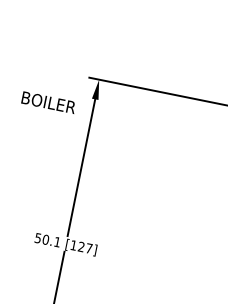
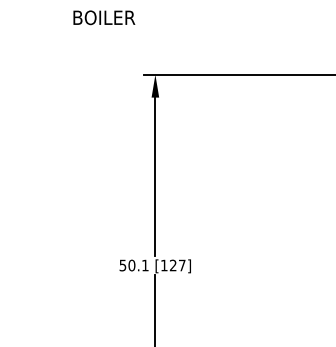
text: (49, 102) -> (104, 17), moved

